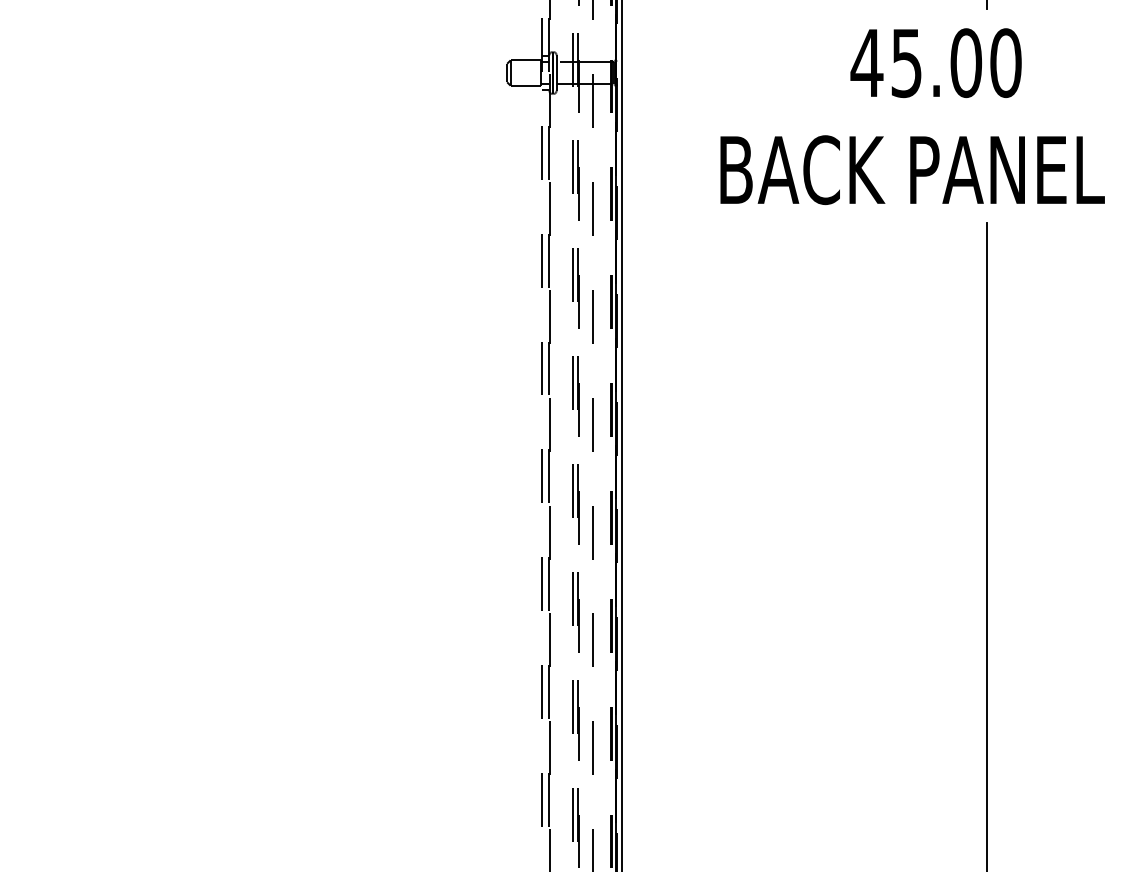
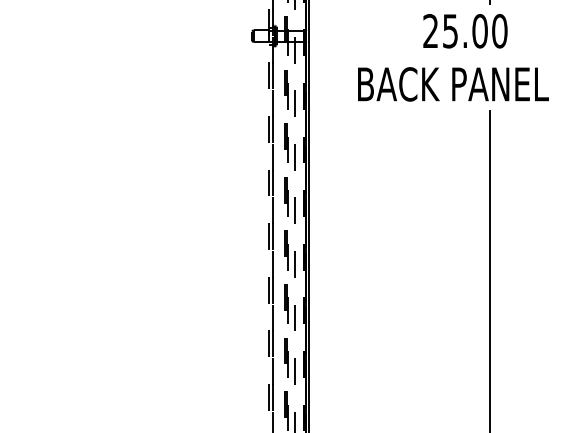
text: (866, 61) -> (430, 30), 45.00 -> 25.00

